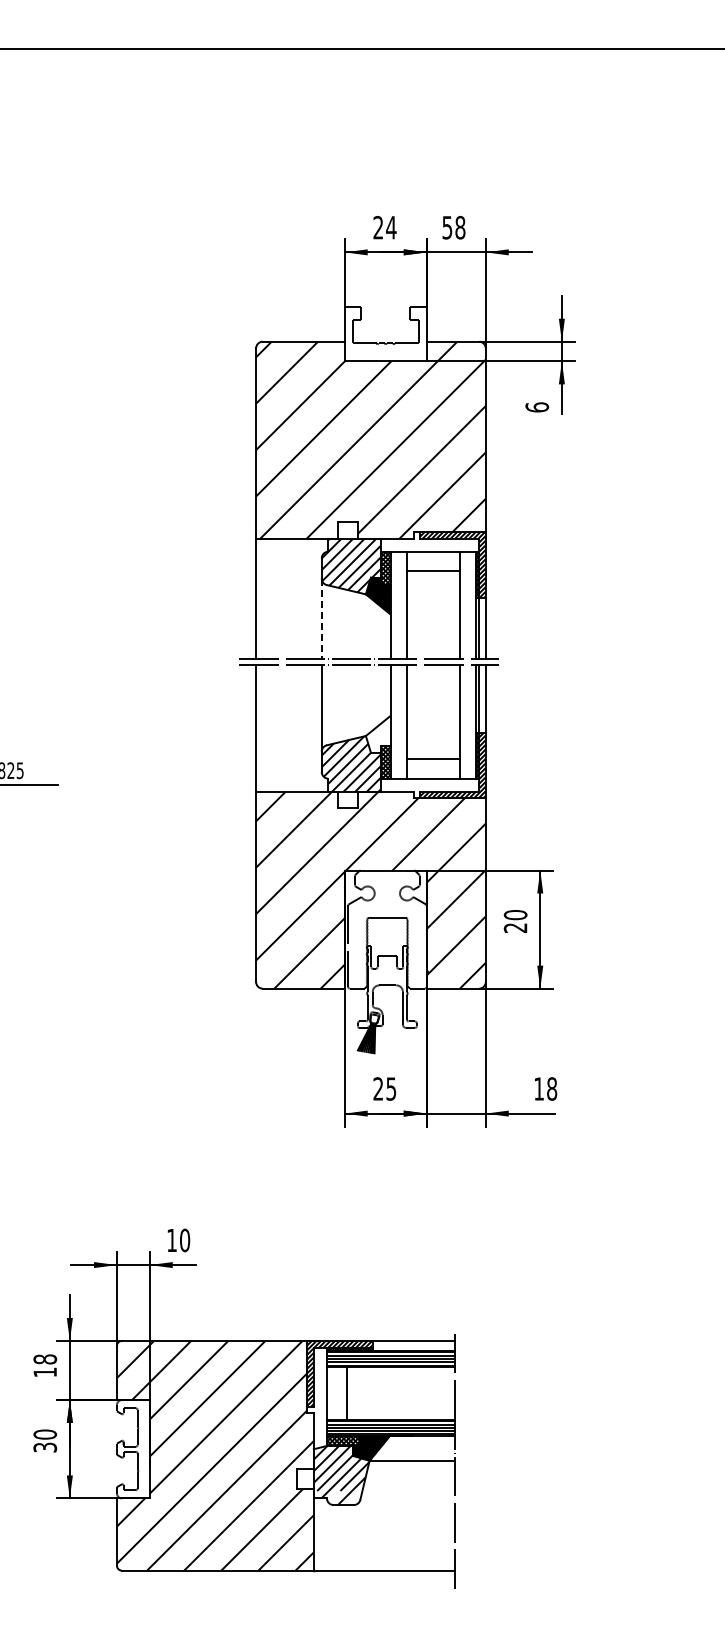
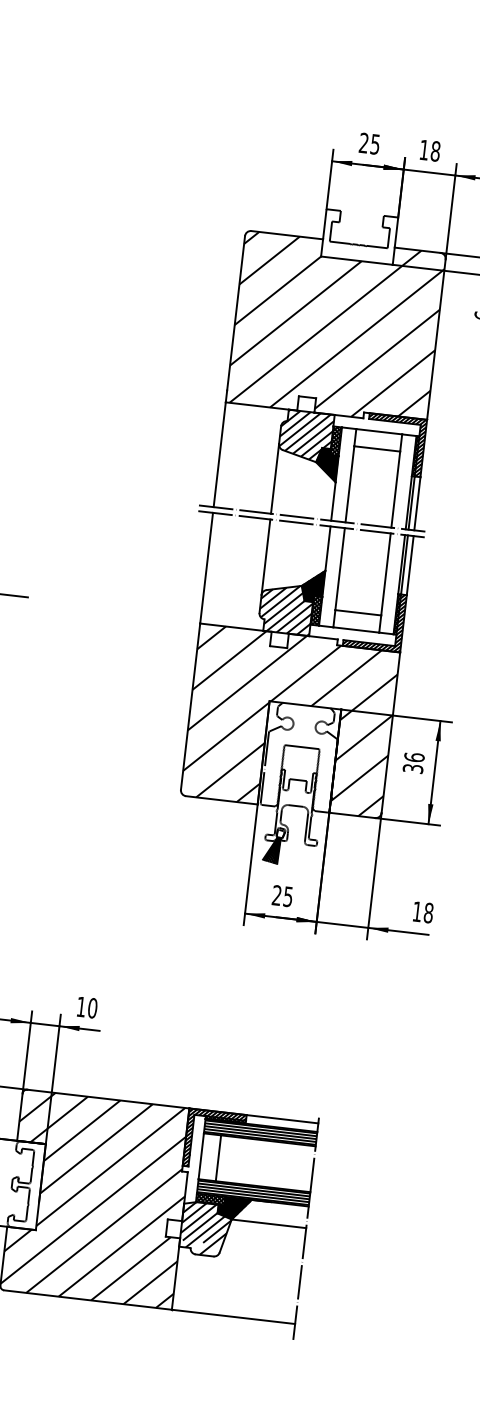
text: (391, 227) -> (375, 144), 24 -> 25
text: (447, 227) -> (424, 149), 58 -> 18
line: (321, 618) -> (274, 478), dashed -> solid
hatch: (378, 734) -> (312, 585), added
text: (515, 921) -> (413, 763), 20 -> 36

